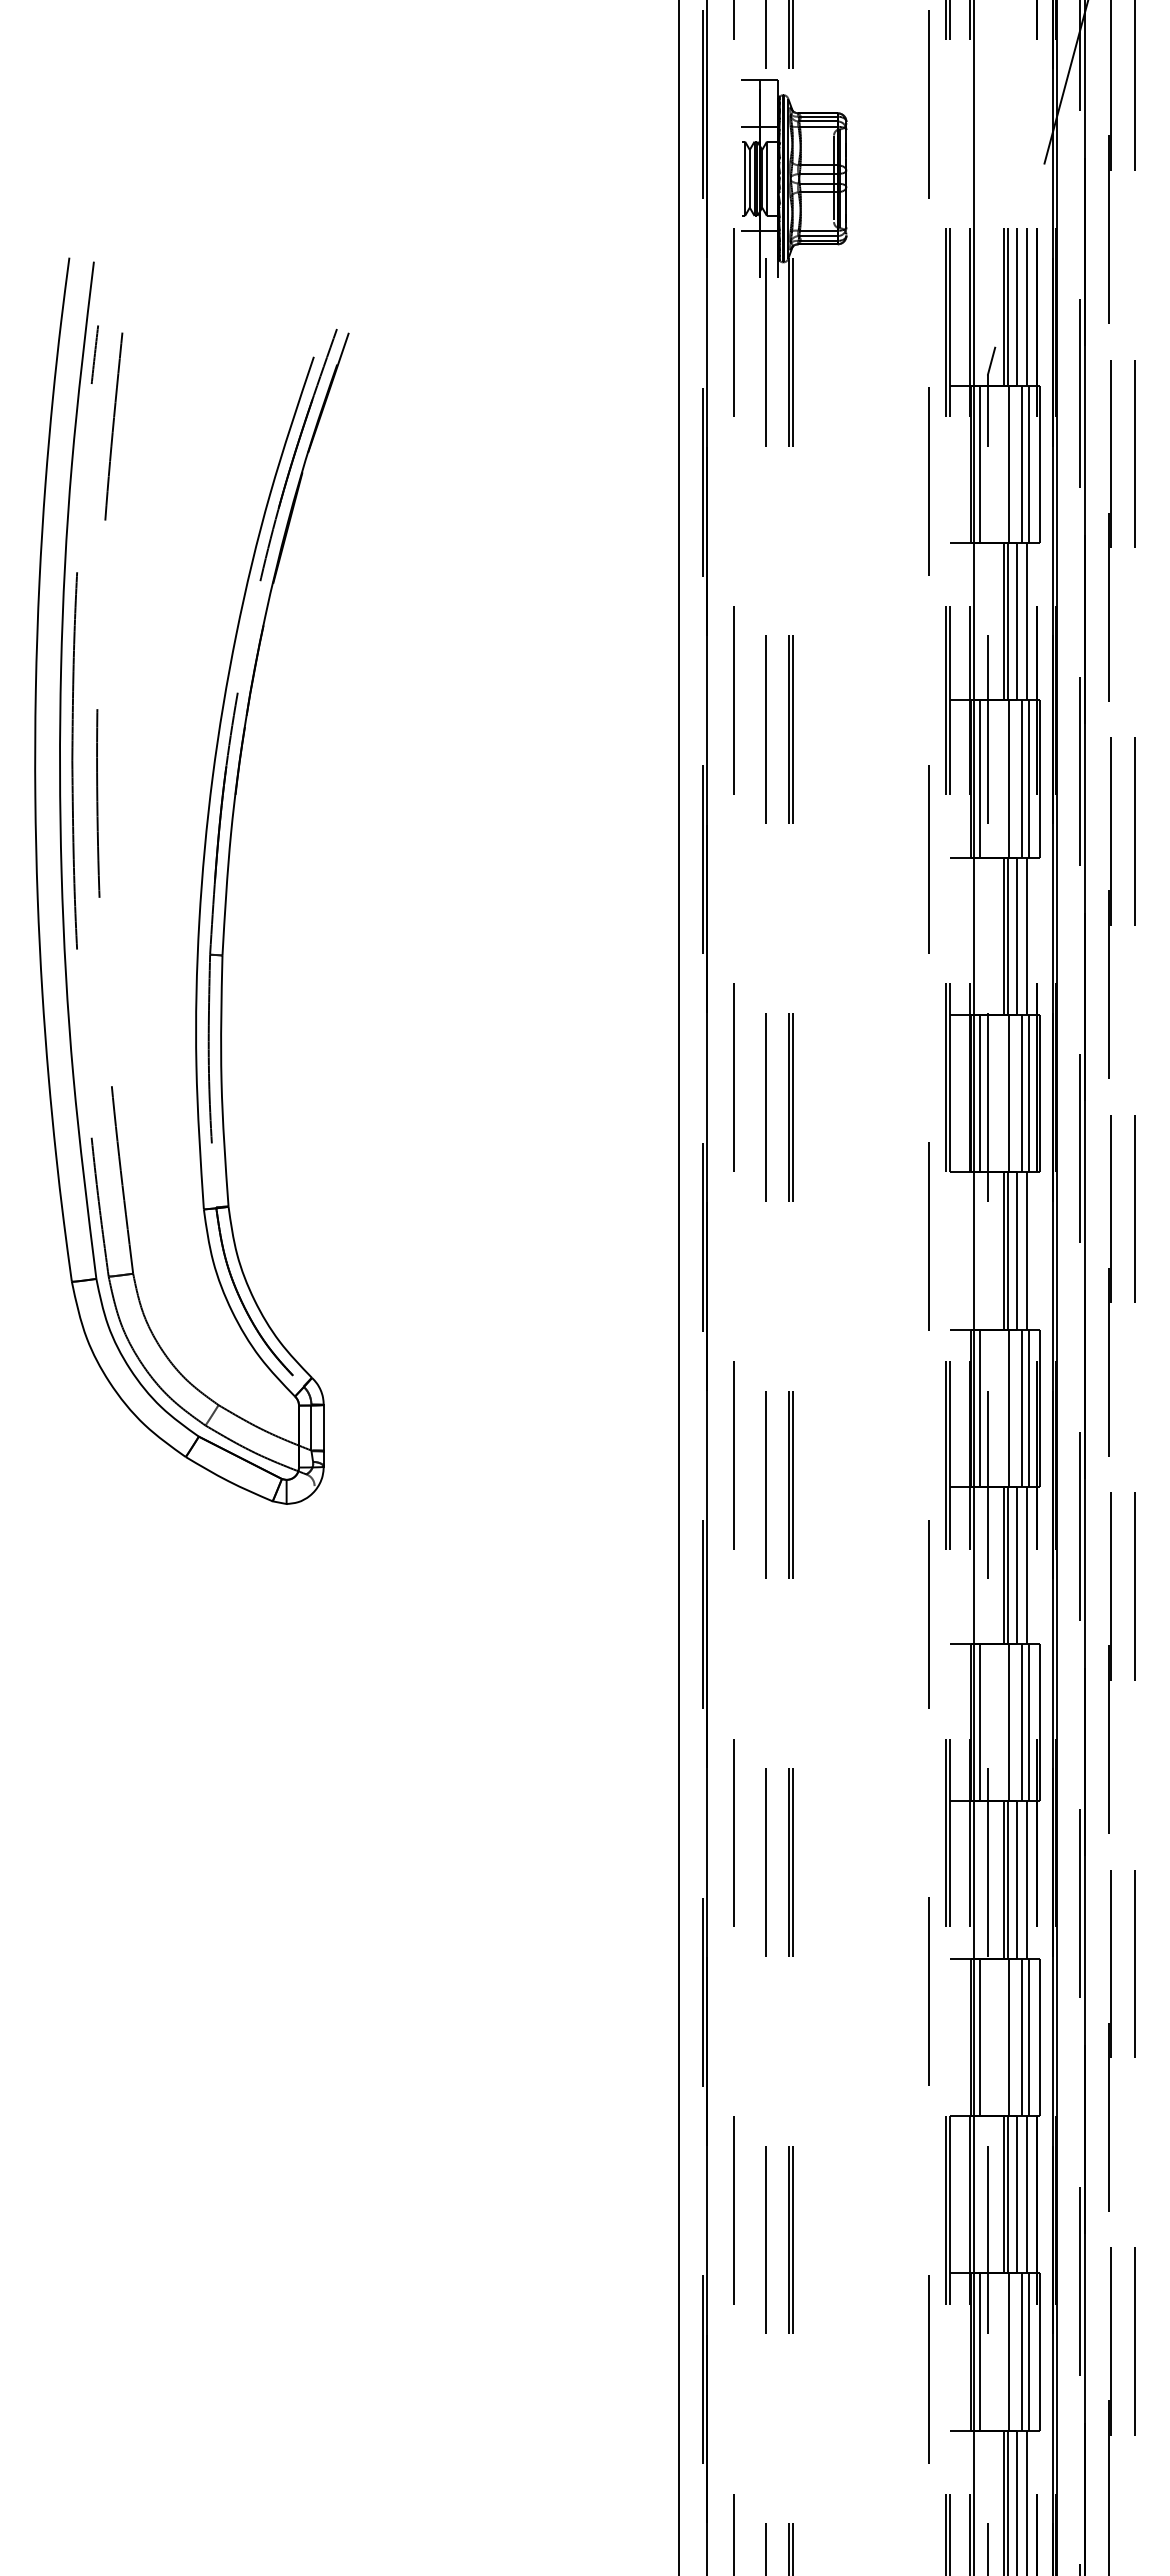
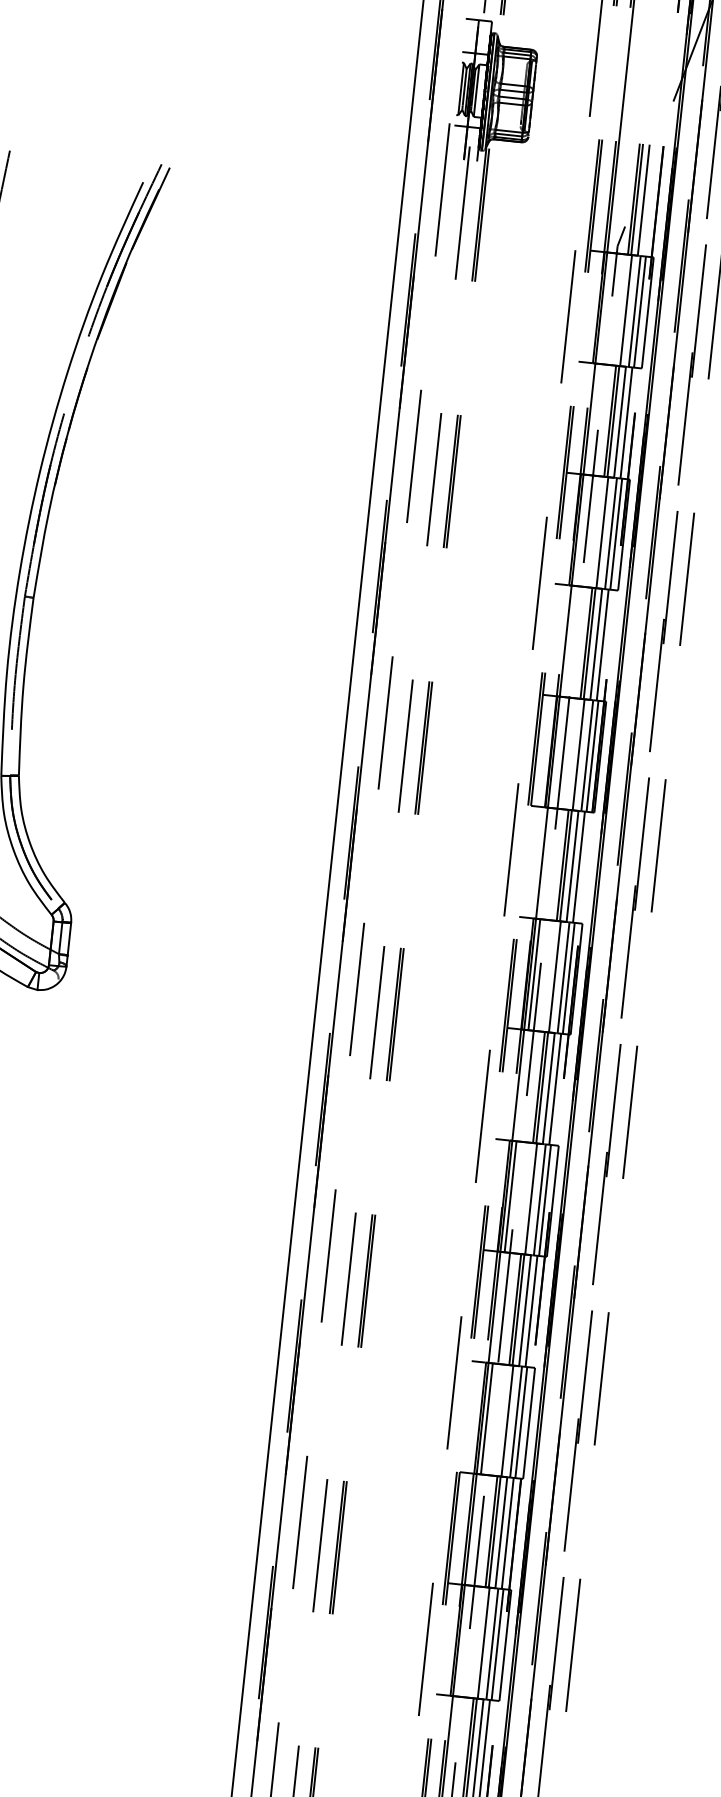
line: (1026, 306) -> (650, 200), removed
line: (980, 464) -> (605, 308), removed
line: (980, 778) -> (582, 530), removed
line: (980, 1093) -> (558, 752), removed
line: (980, 2351) -> (463, 1640), removed

